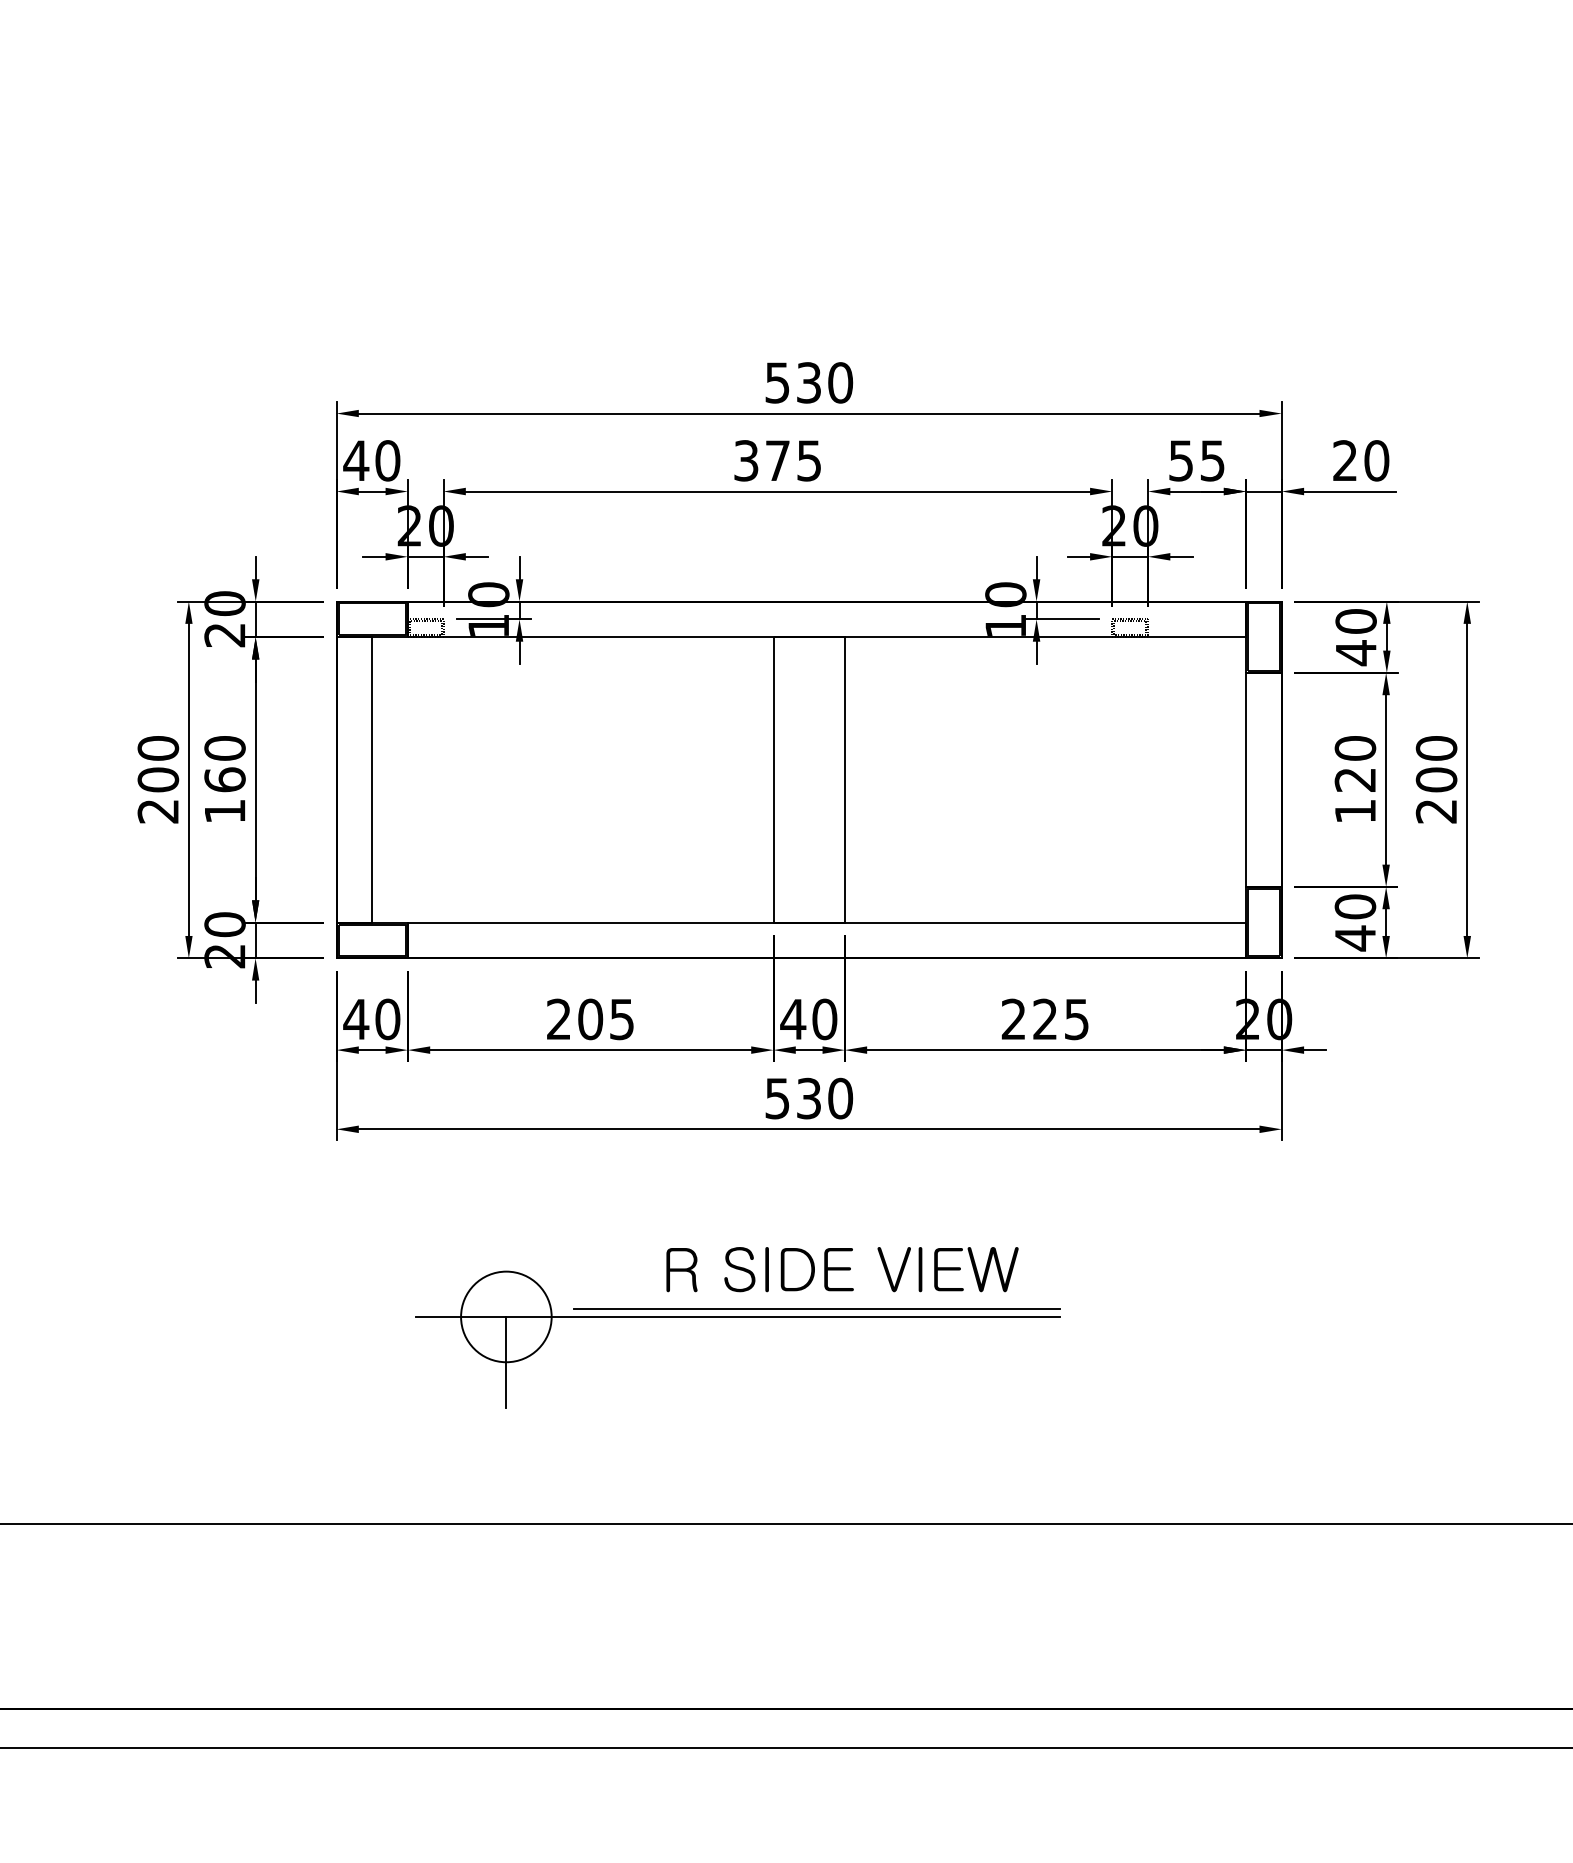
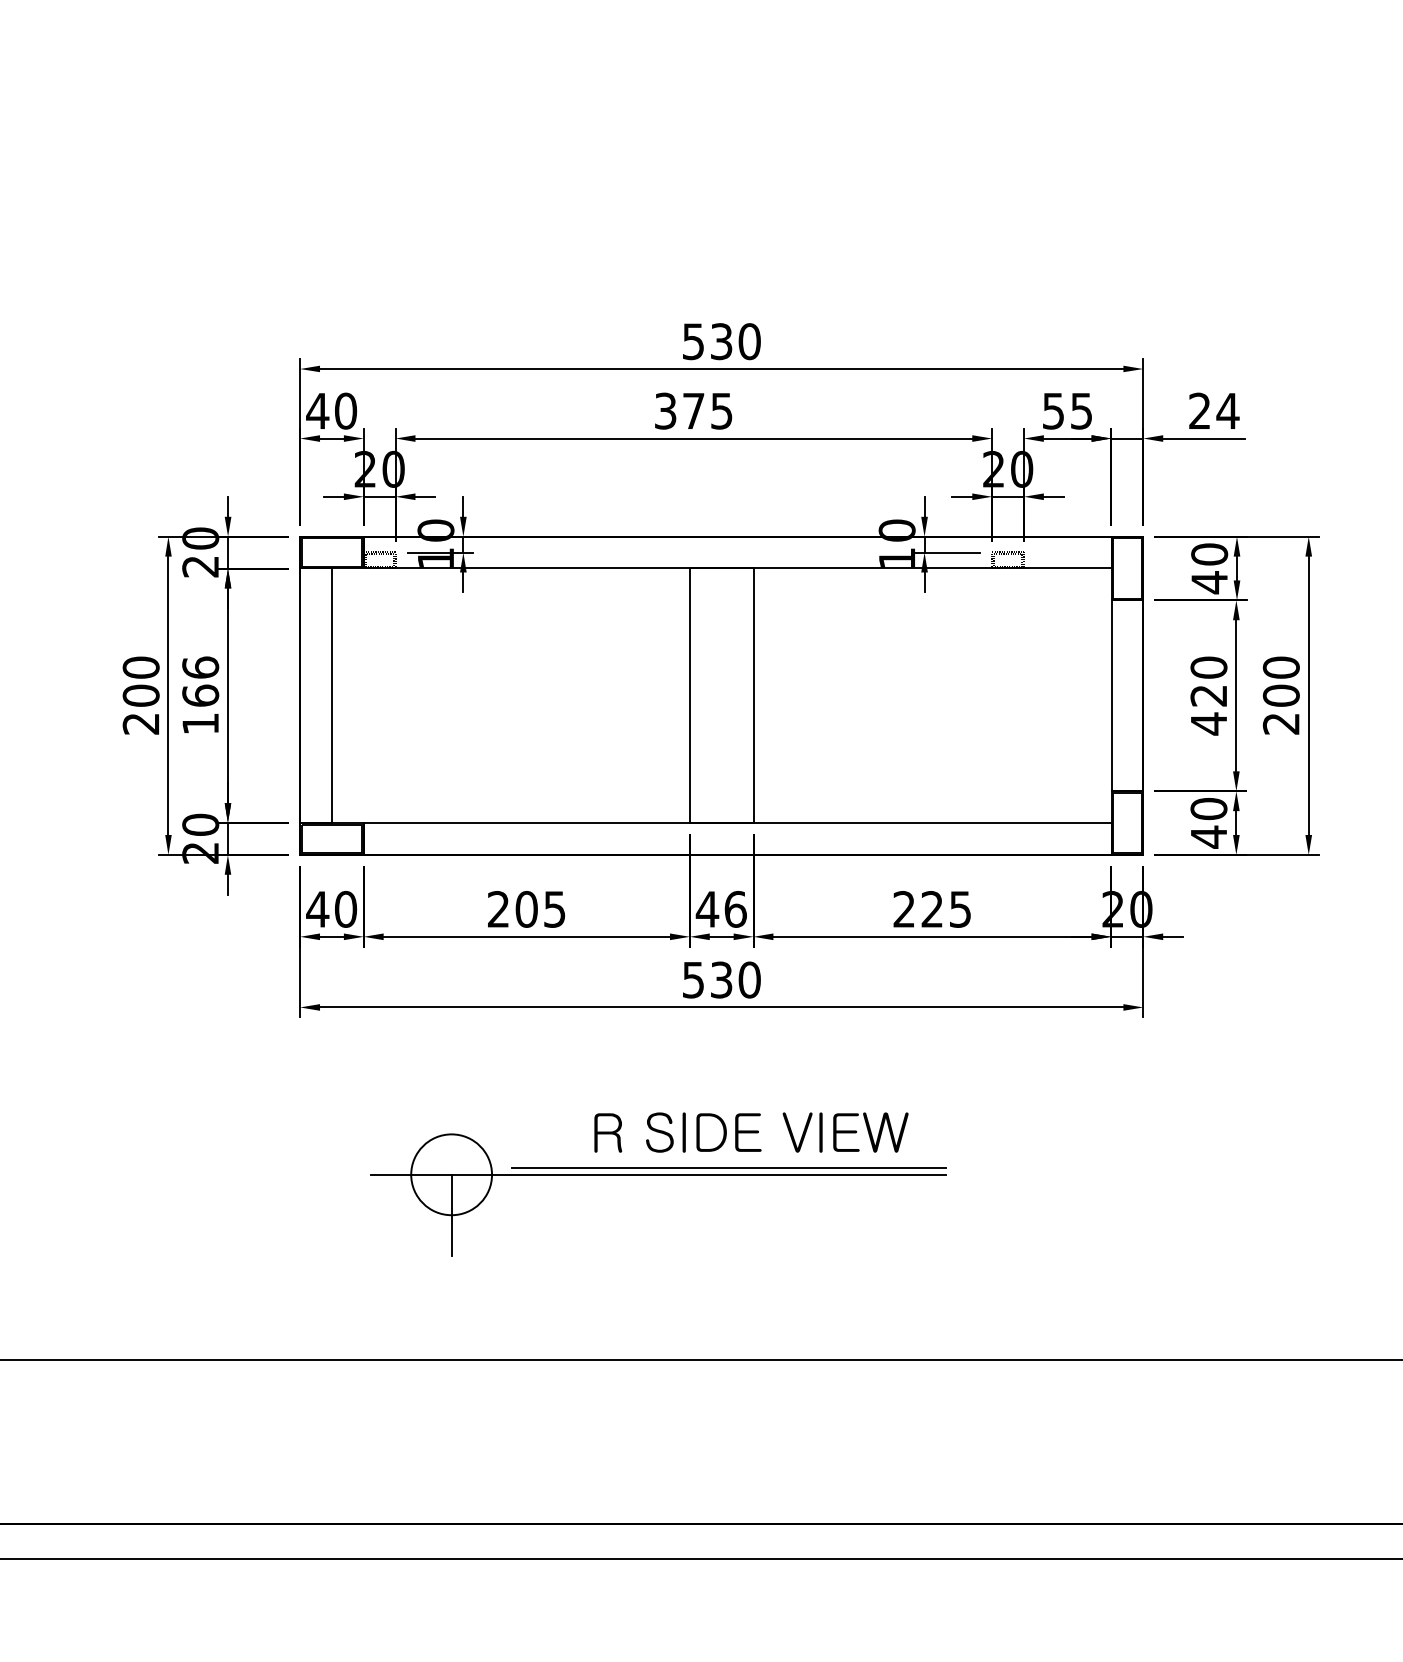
text: (1376, 460) -> (1227, 410), 20 -> 24
text: (224, 748) -> (200, 667), 160 -> 166
text: (1354, 810) -> (1208, 723), 120 -> 420
text: (824, 1019) -> (735, 909), 40 -> 46

